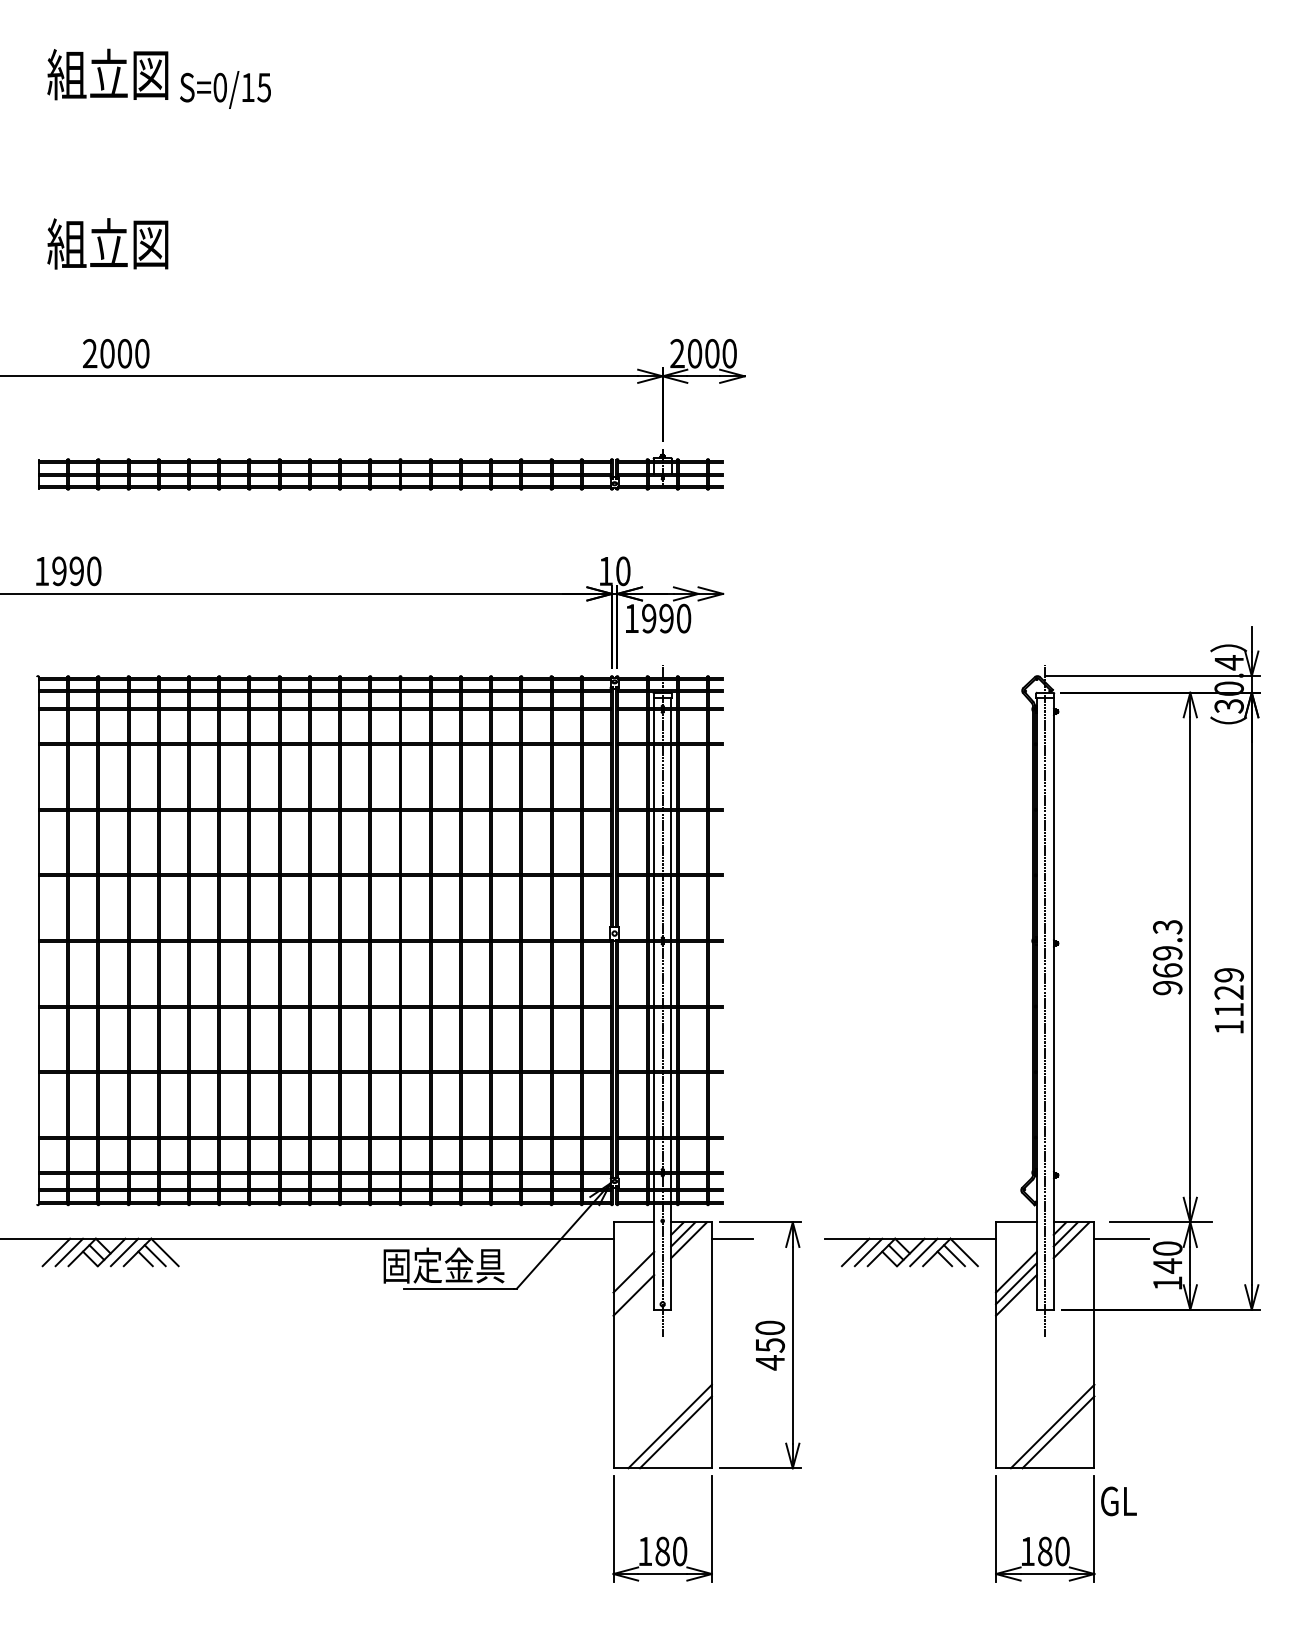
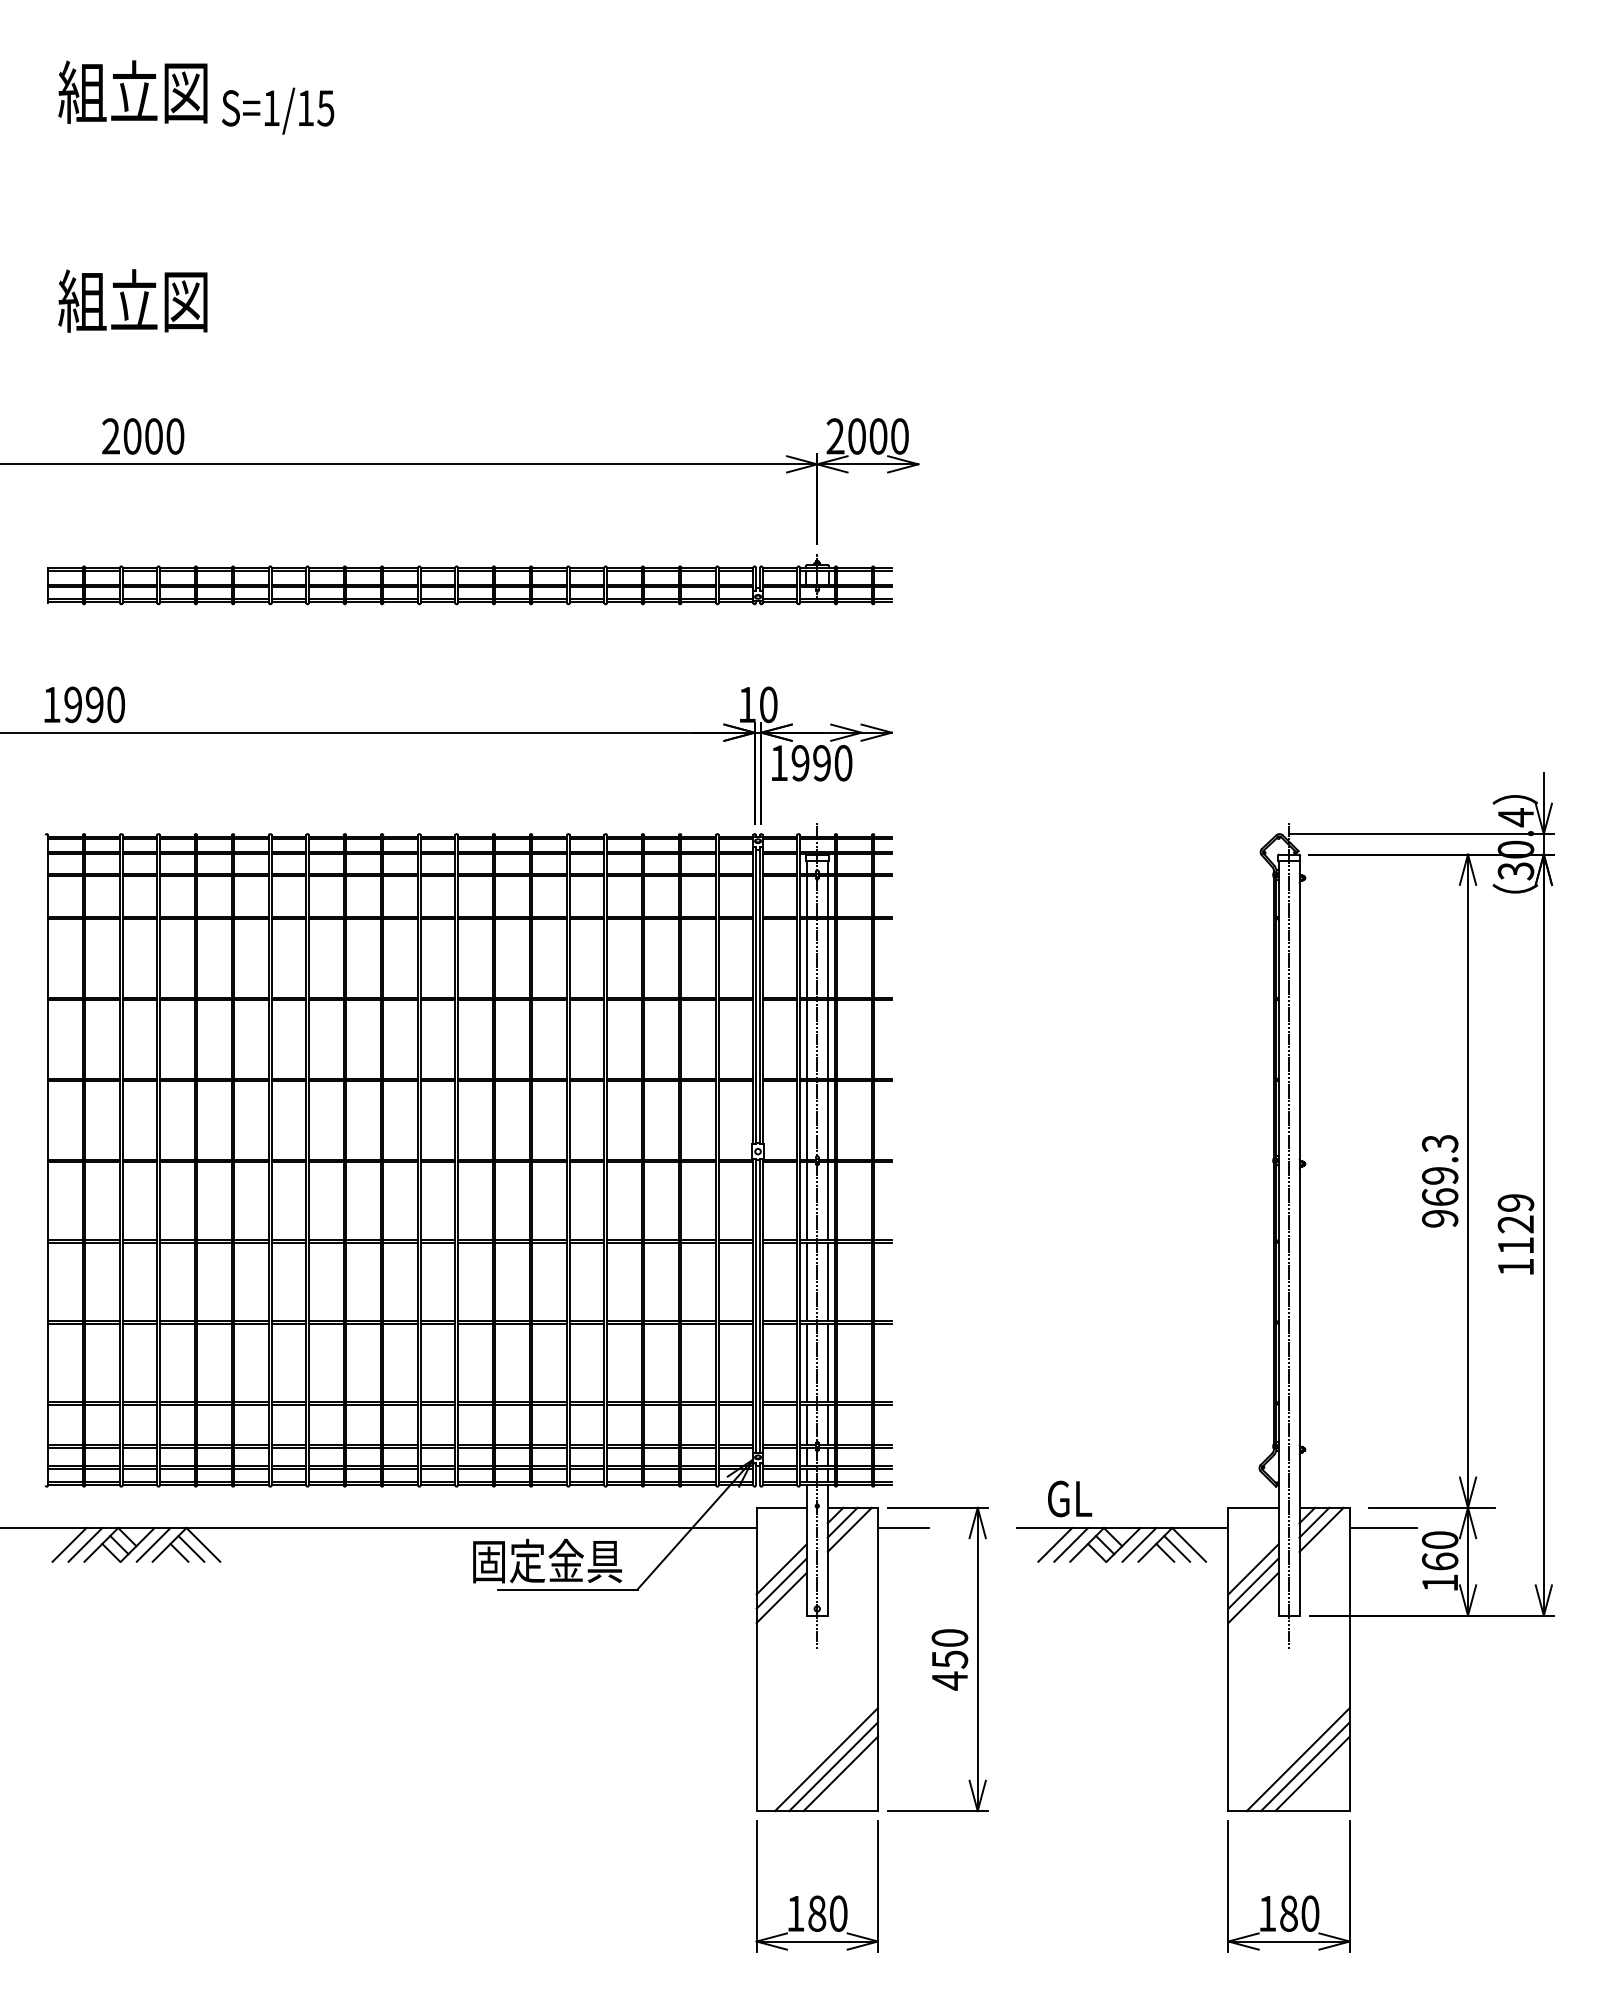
text: (220, 87) -> (271, 108), S=0/15 -> S=1/15
text: (1167, 1265) -> (1439, 1561), 140 -> 160
line: (633, 1283) -> (781, 1583), added
line: (681, 1437) -> (840, 1773), added
line: (1064, 1437) -> (1312, 1773), added
text: (1119, 1501) -> (1070, 1498), moved

